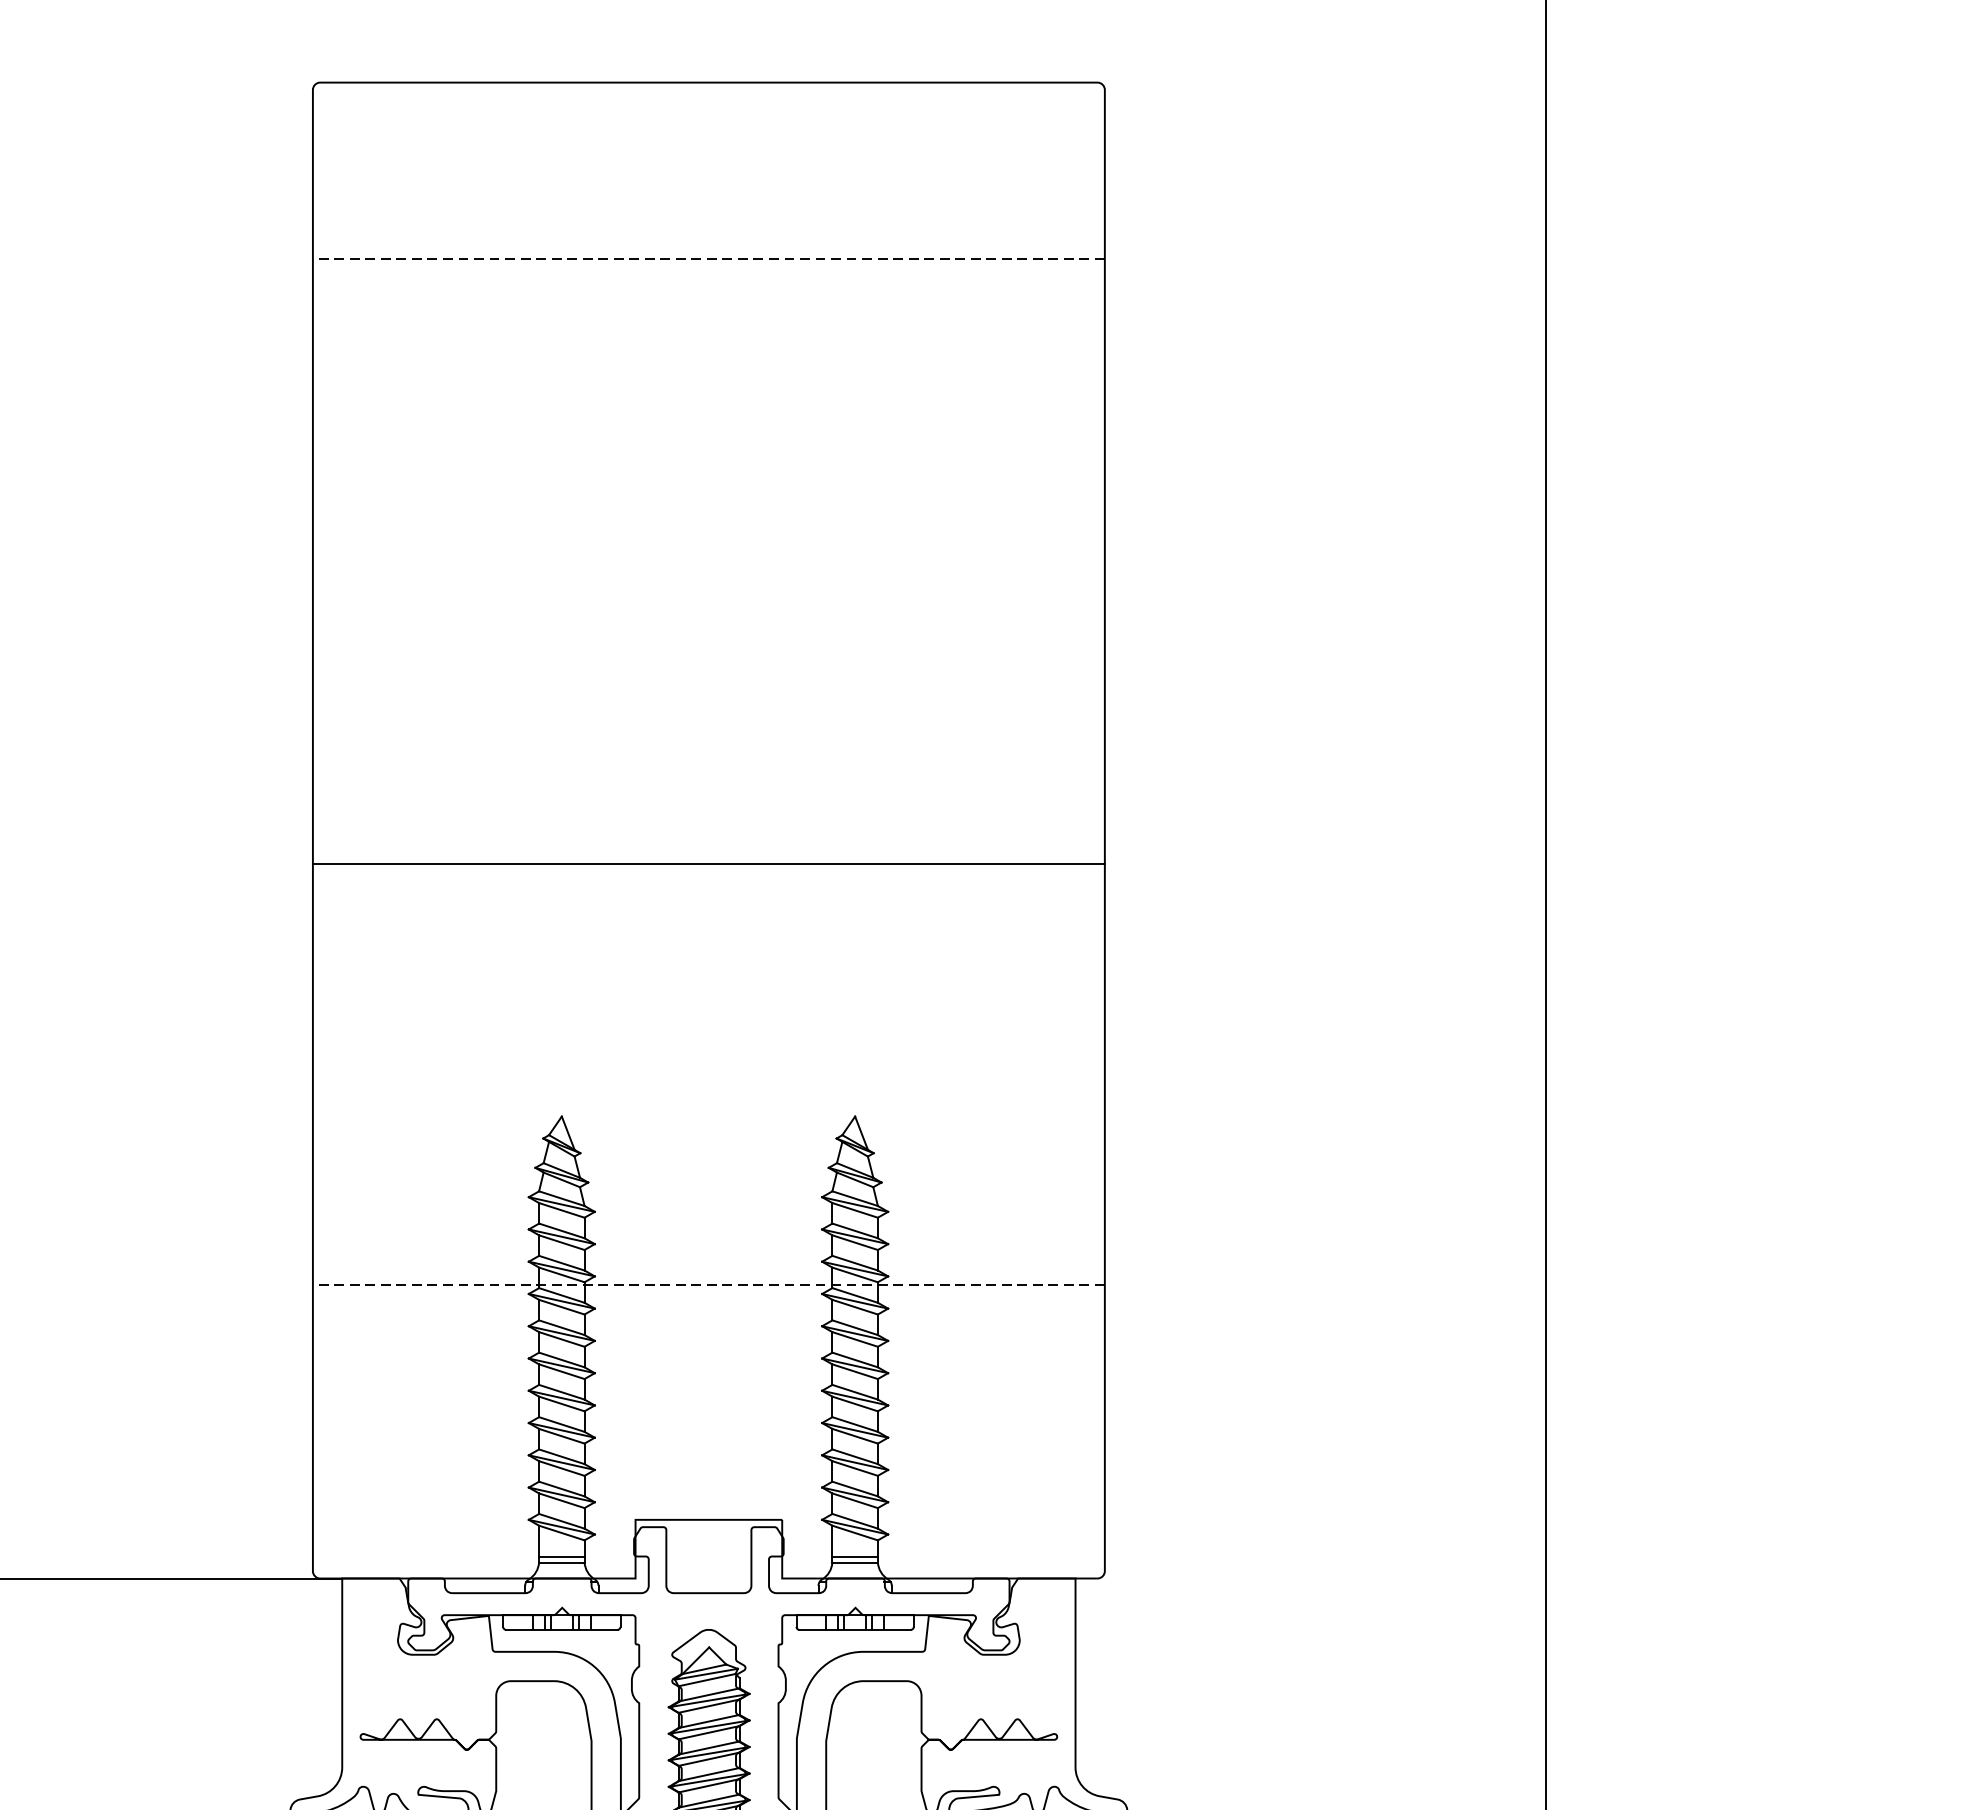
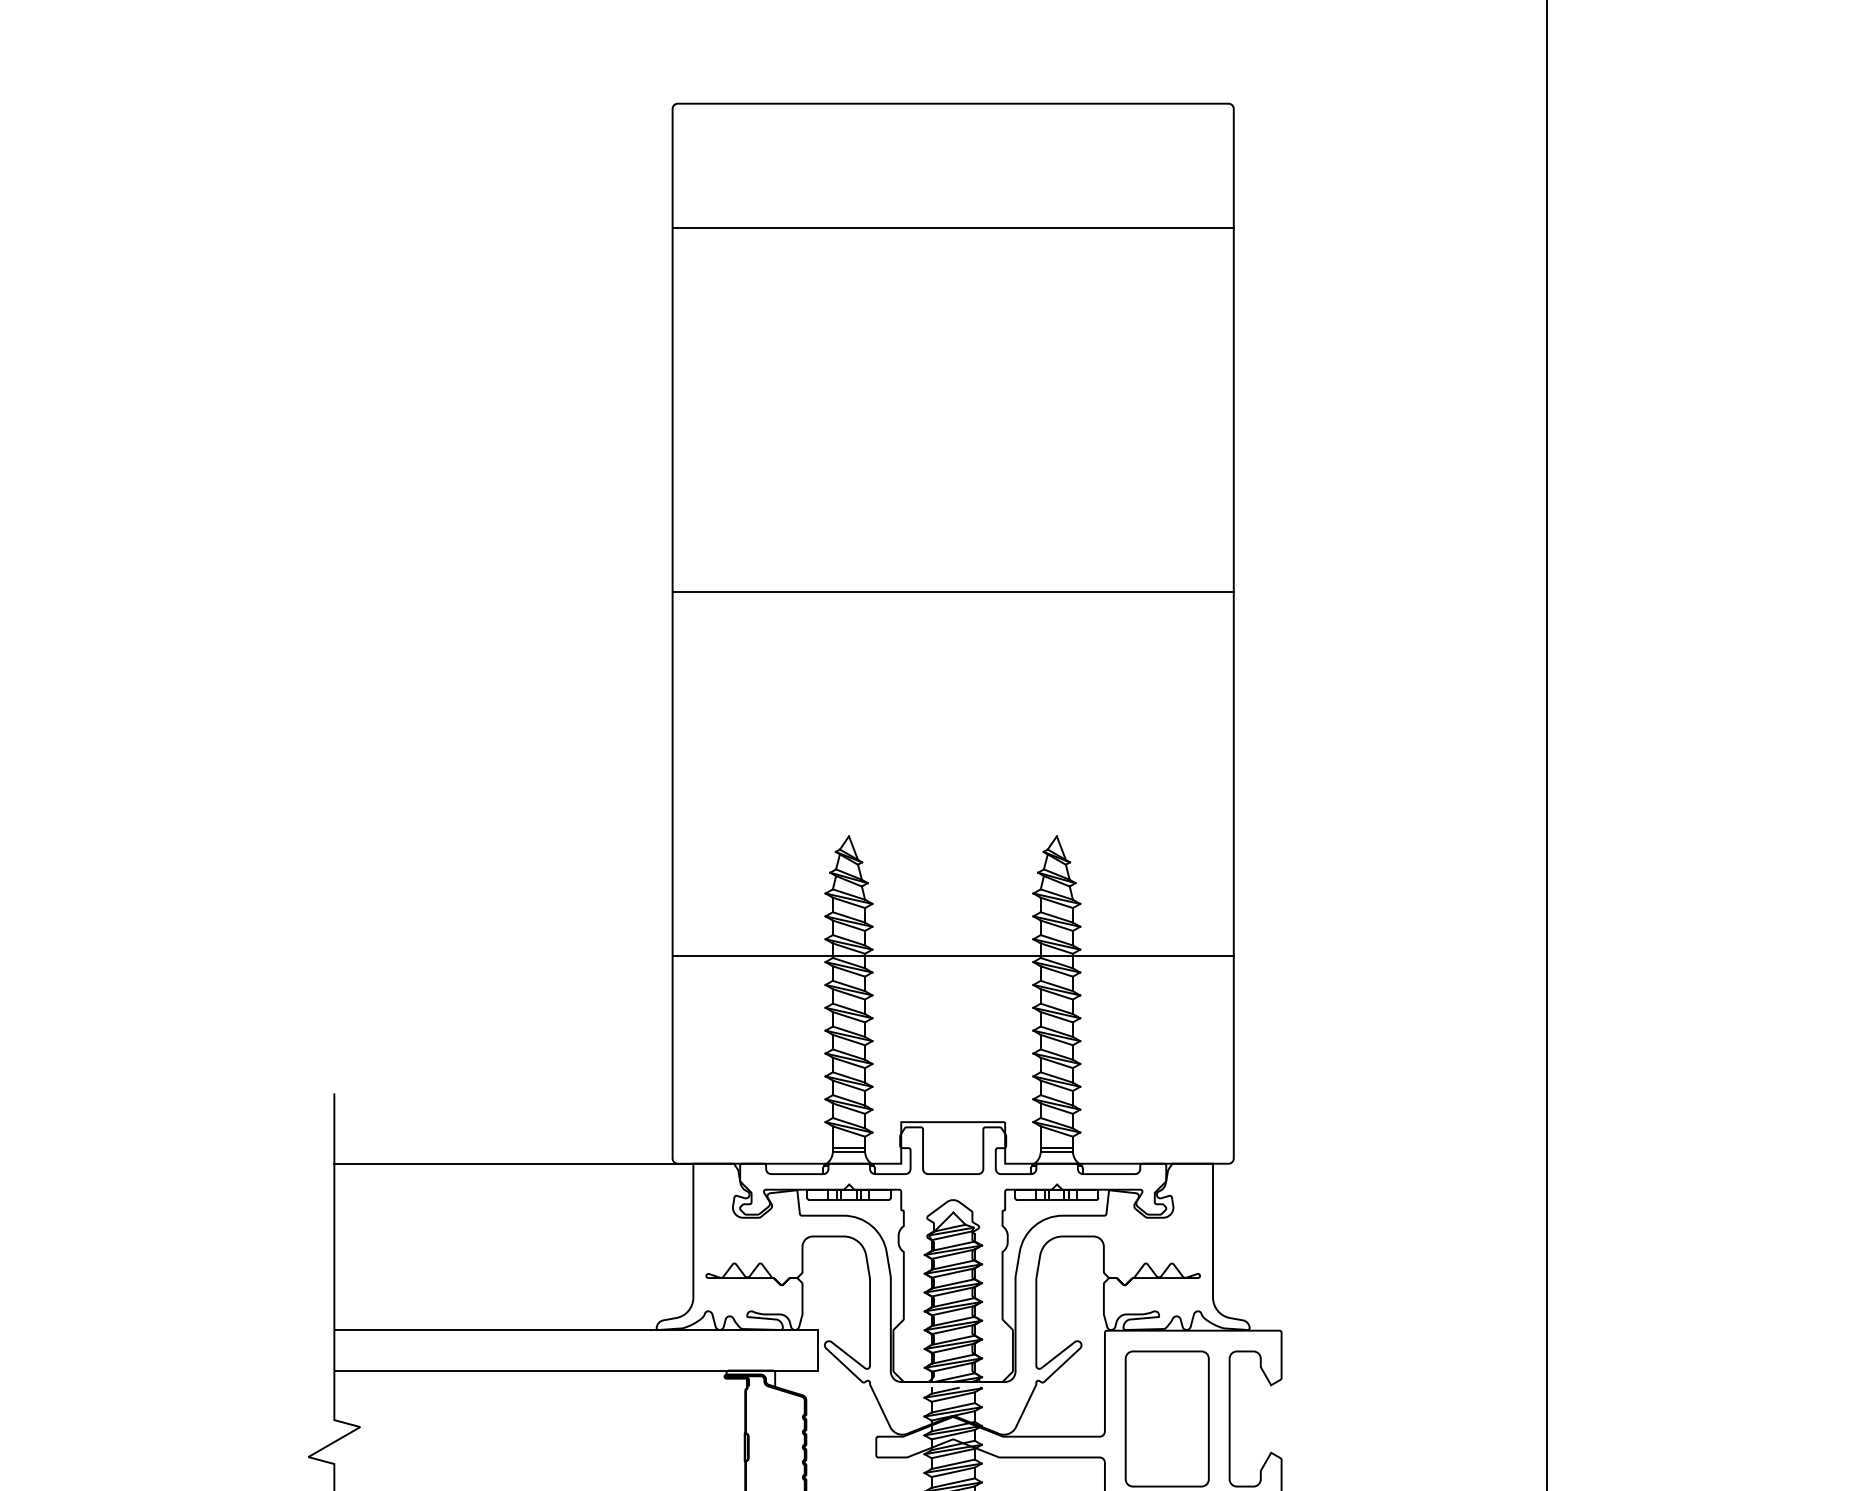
line: (709, 258) -> (953, 228), dashed -> solid
line: (707, 864) -> (952, 592), moved
line: (709, 1284) -> (953, 955), dashed -> solid

